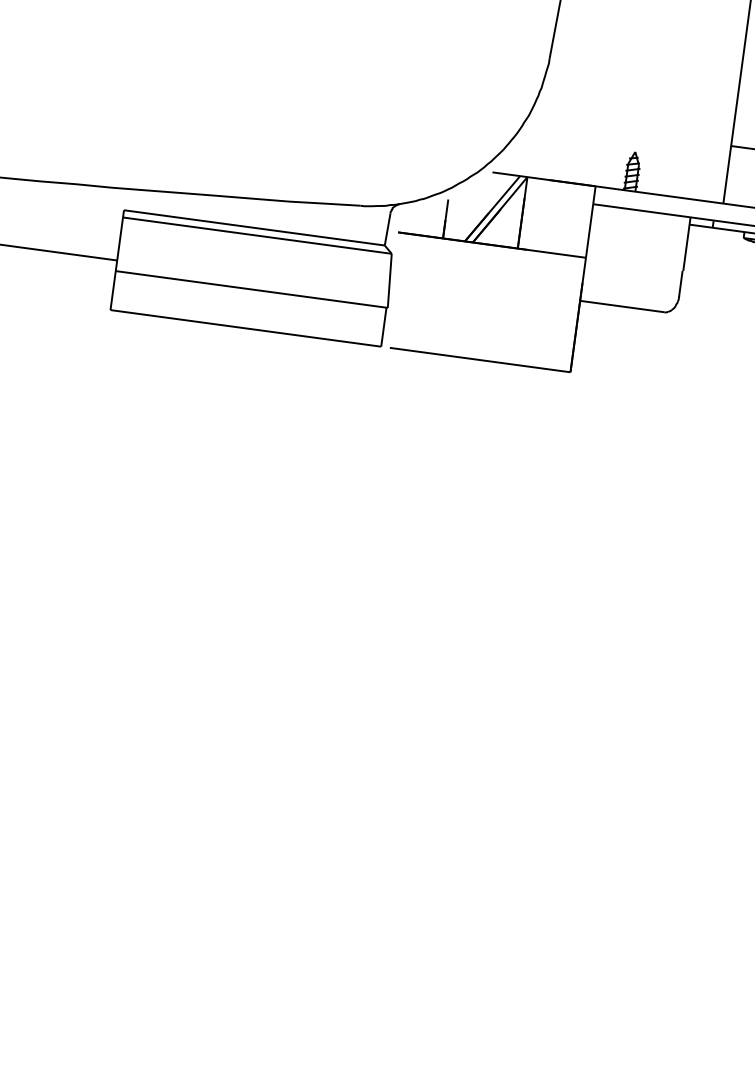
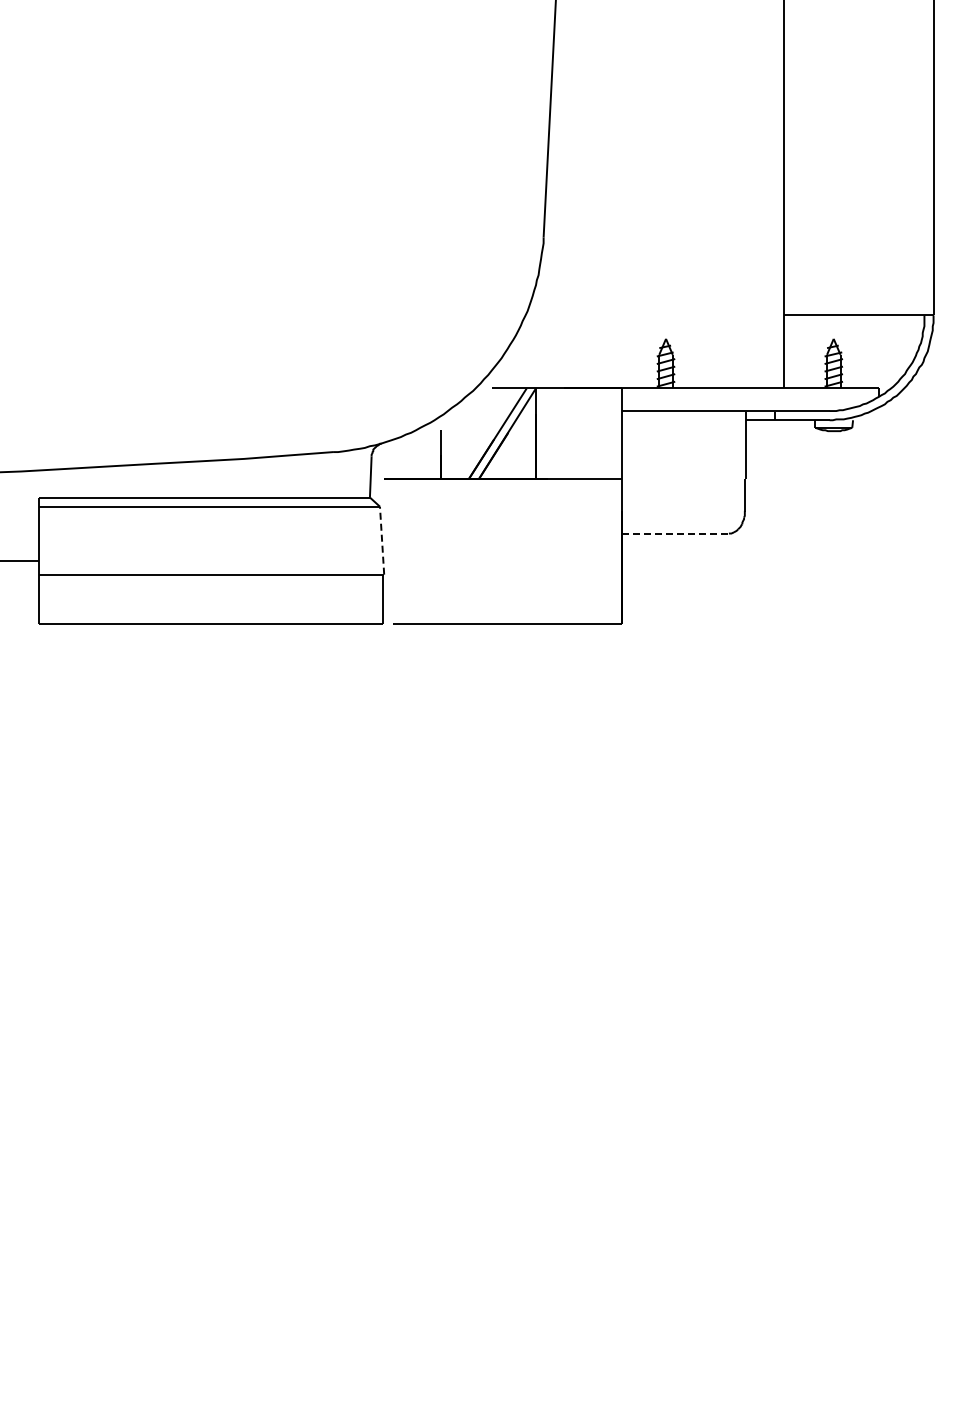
line: (390, 280) -> (382, 540), solid -> dashed
line: (622, 306) -> (676, 533), solid -> dashed

